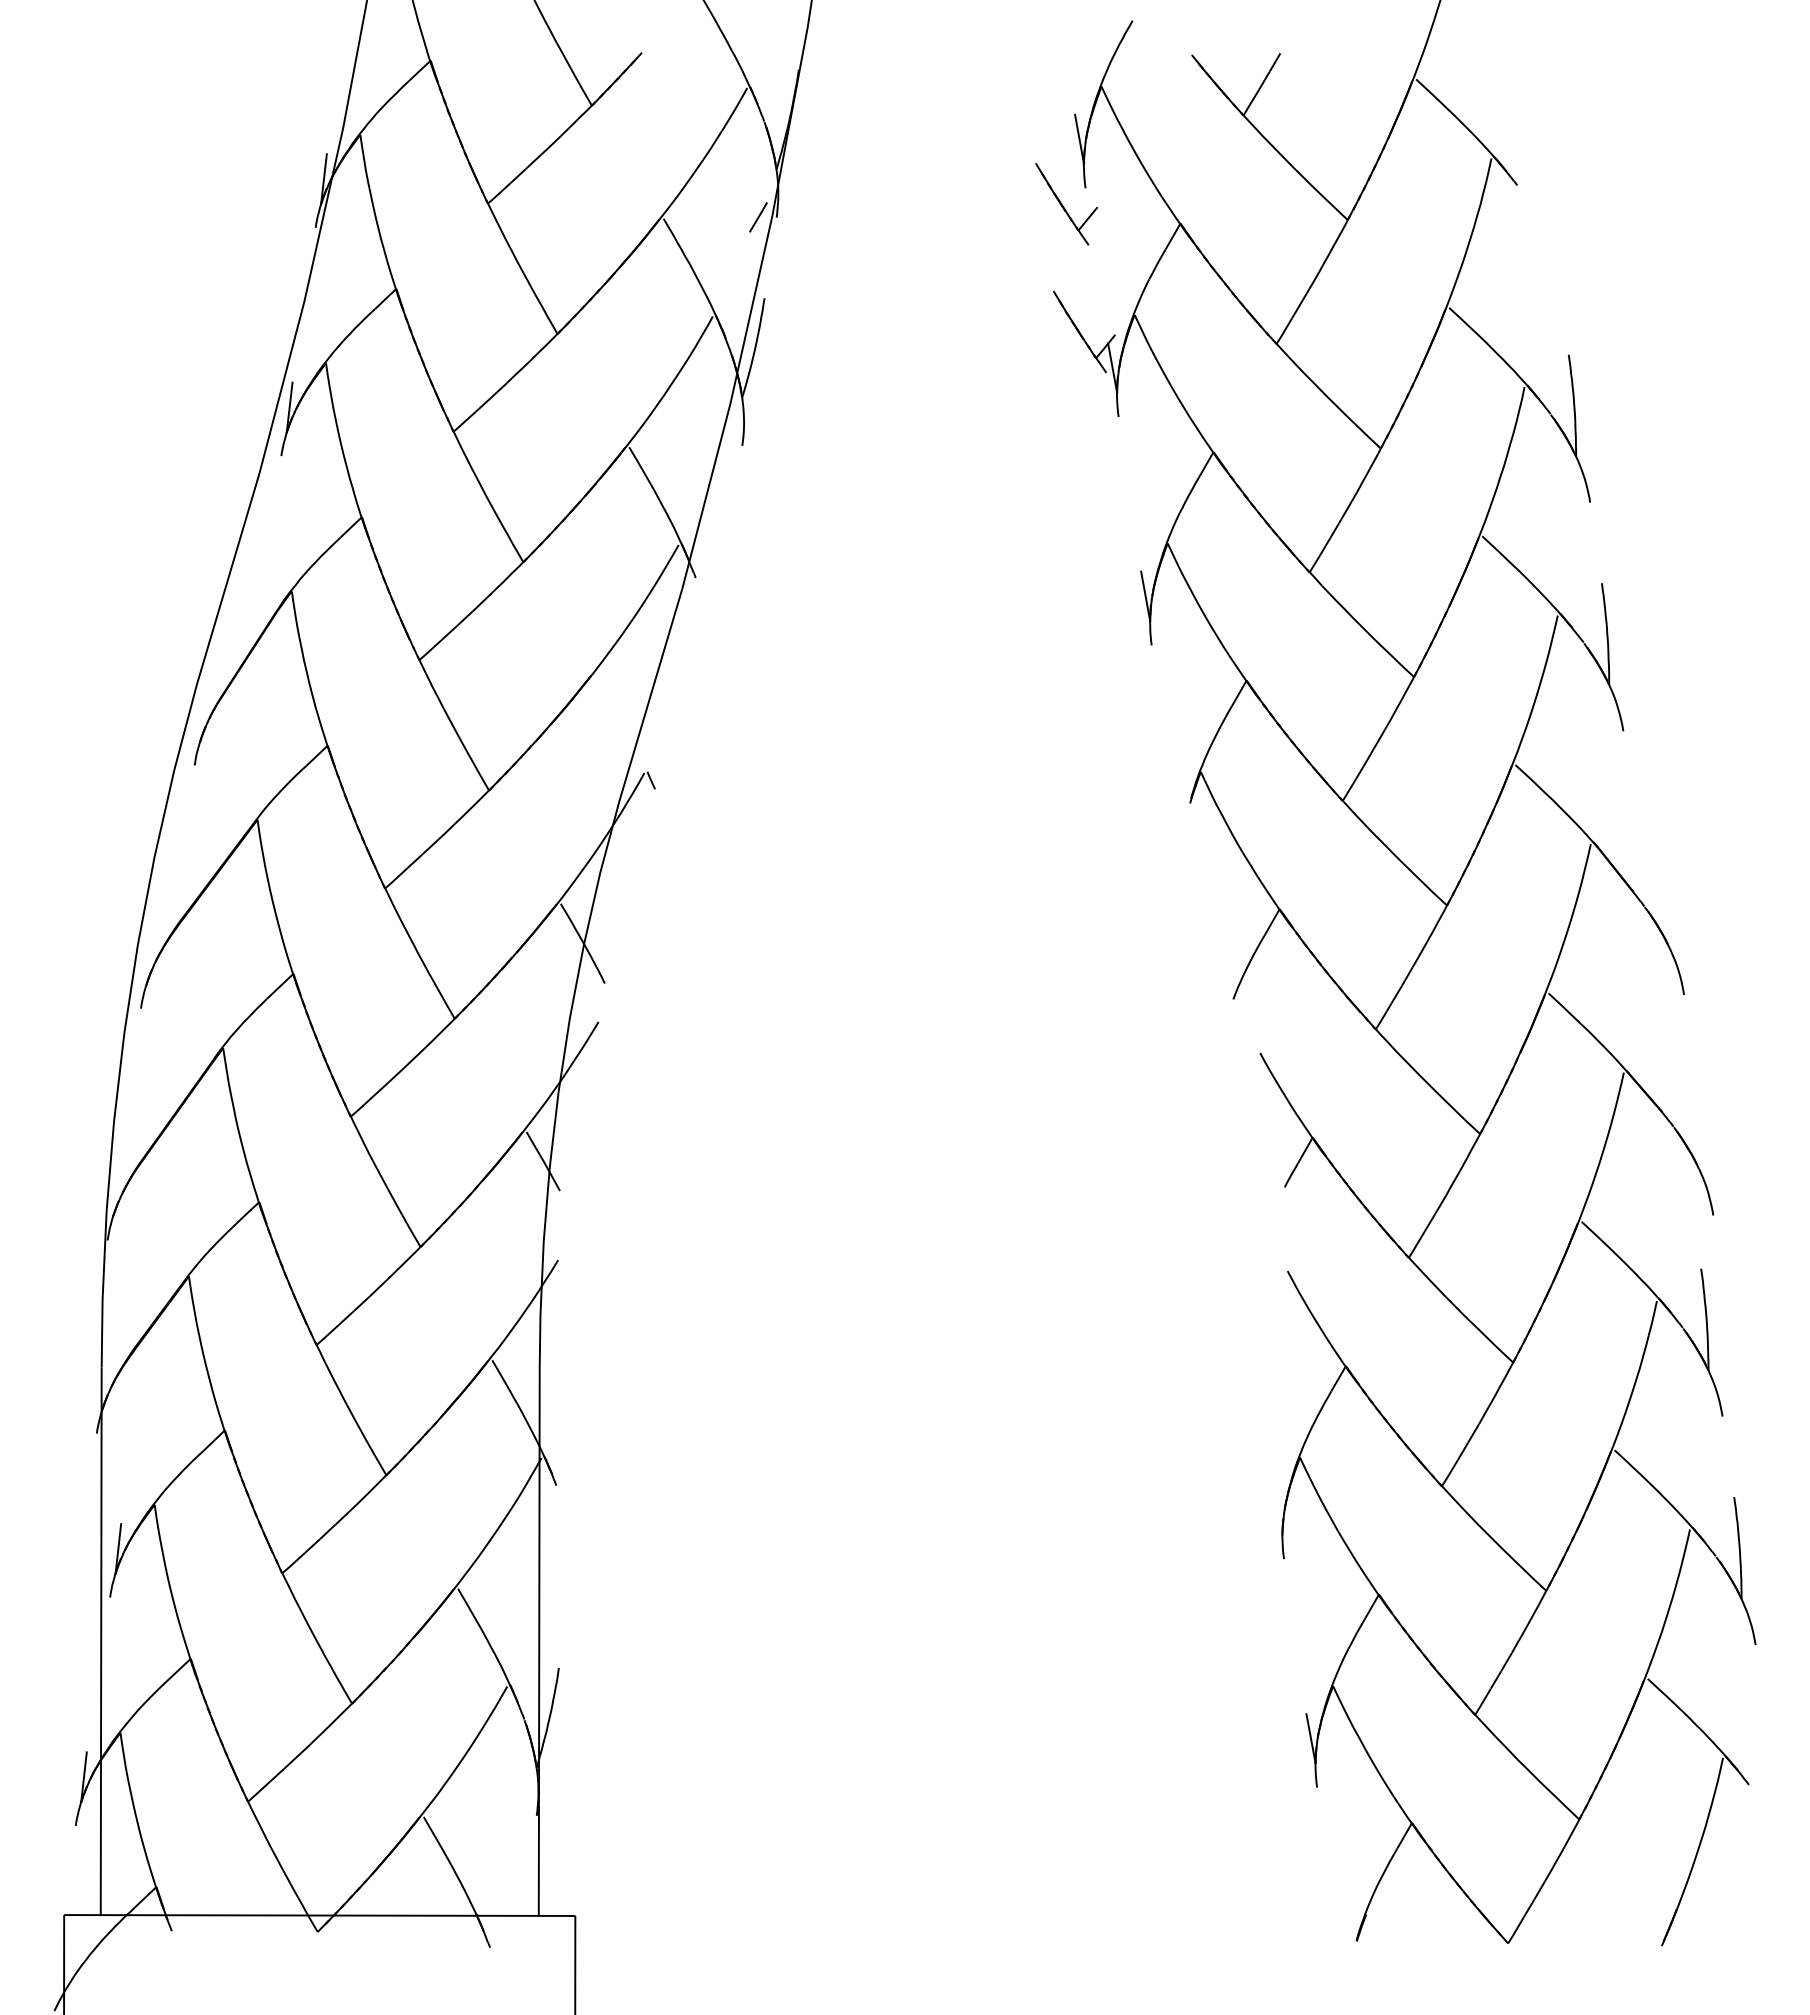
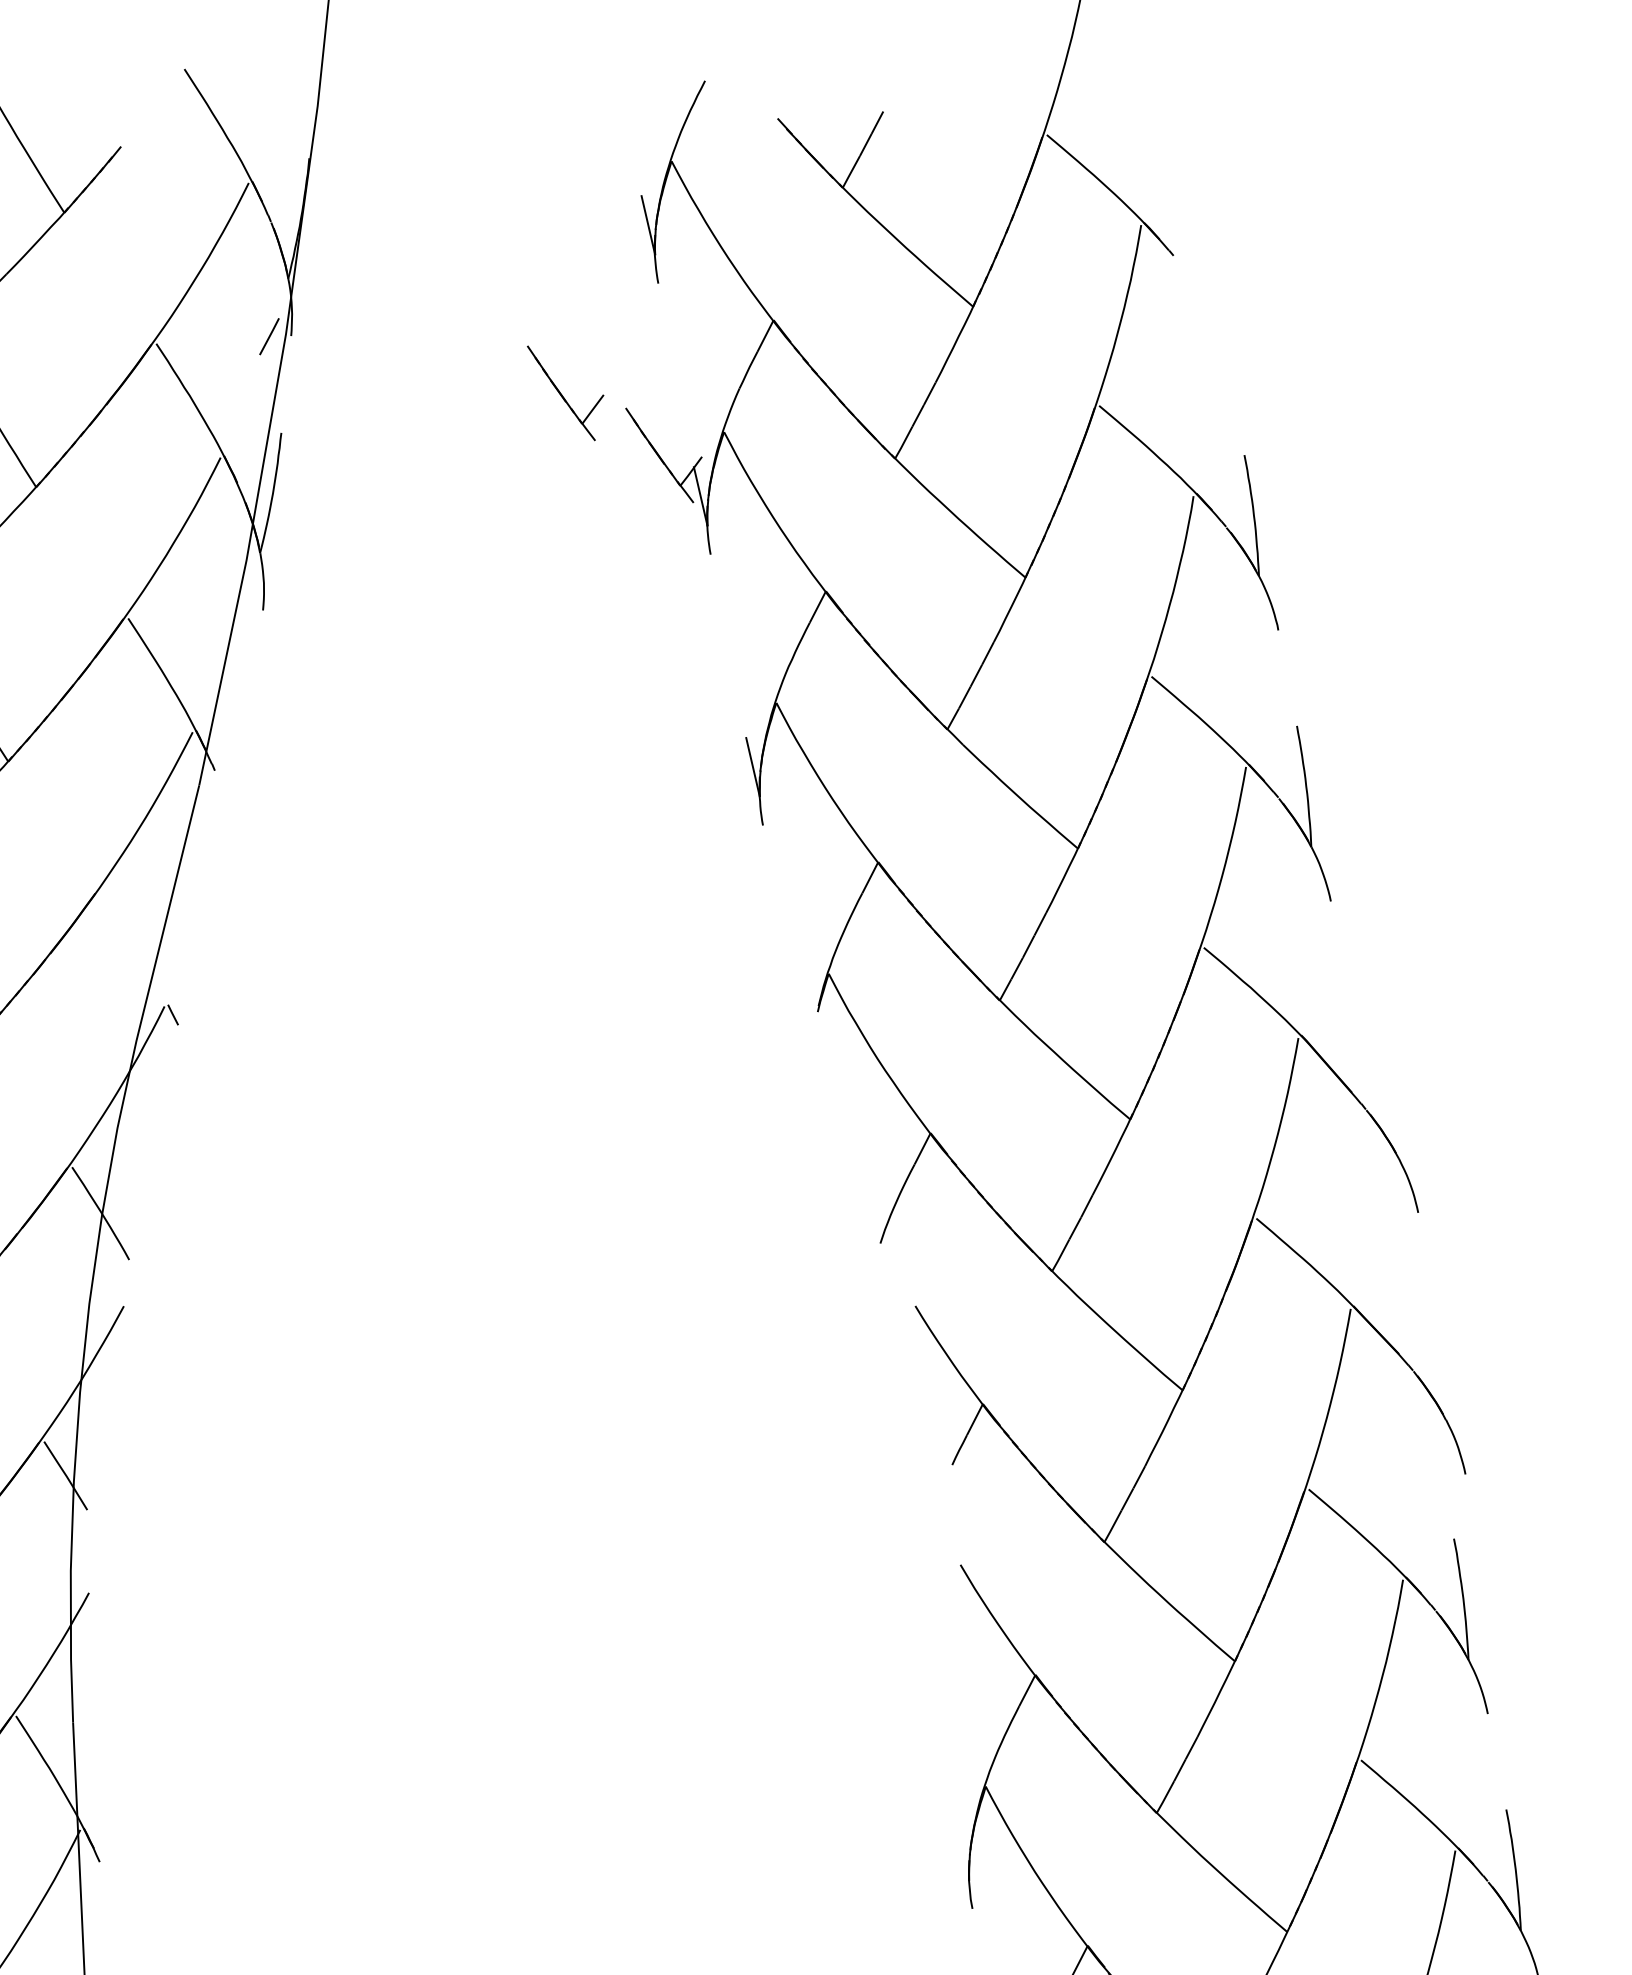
part: (1066, 204) -> (566, 393), moved

